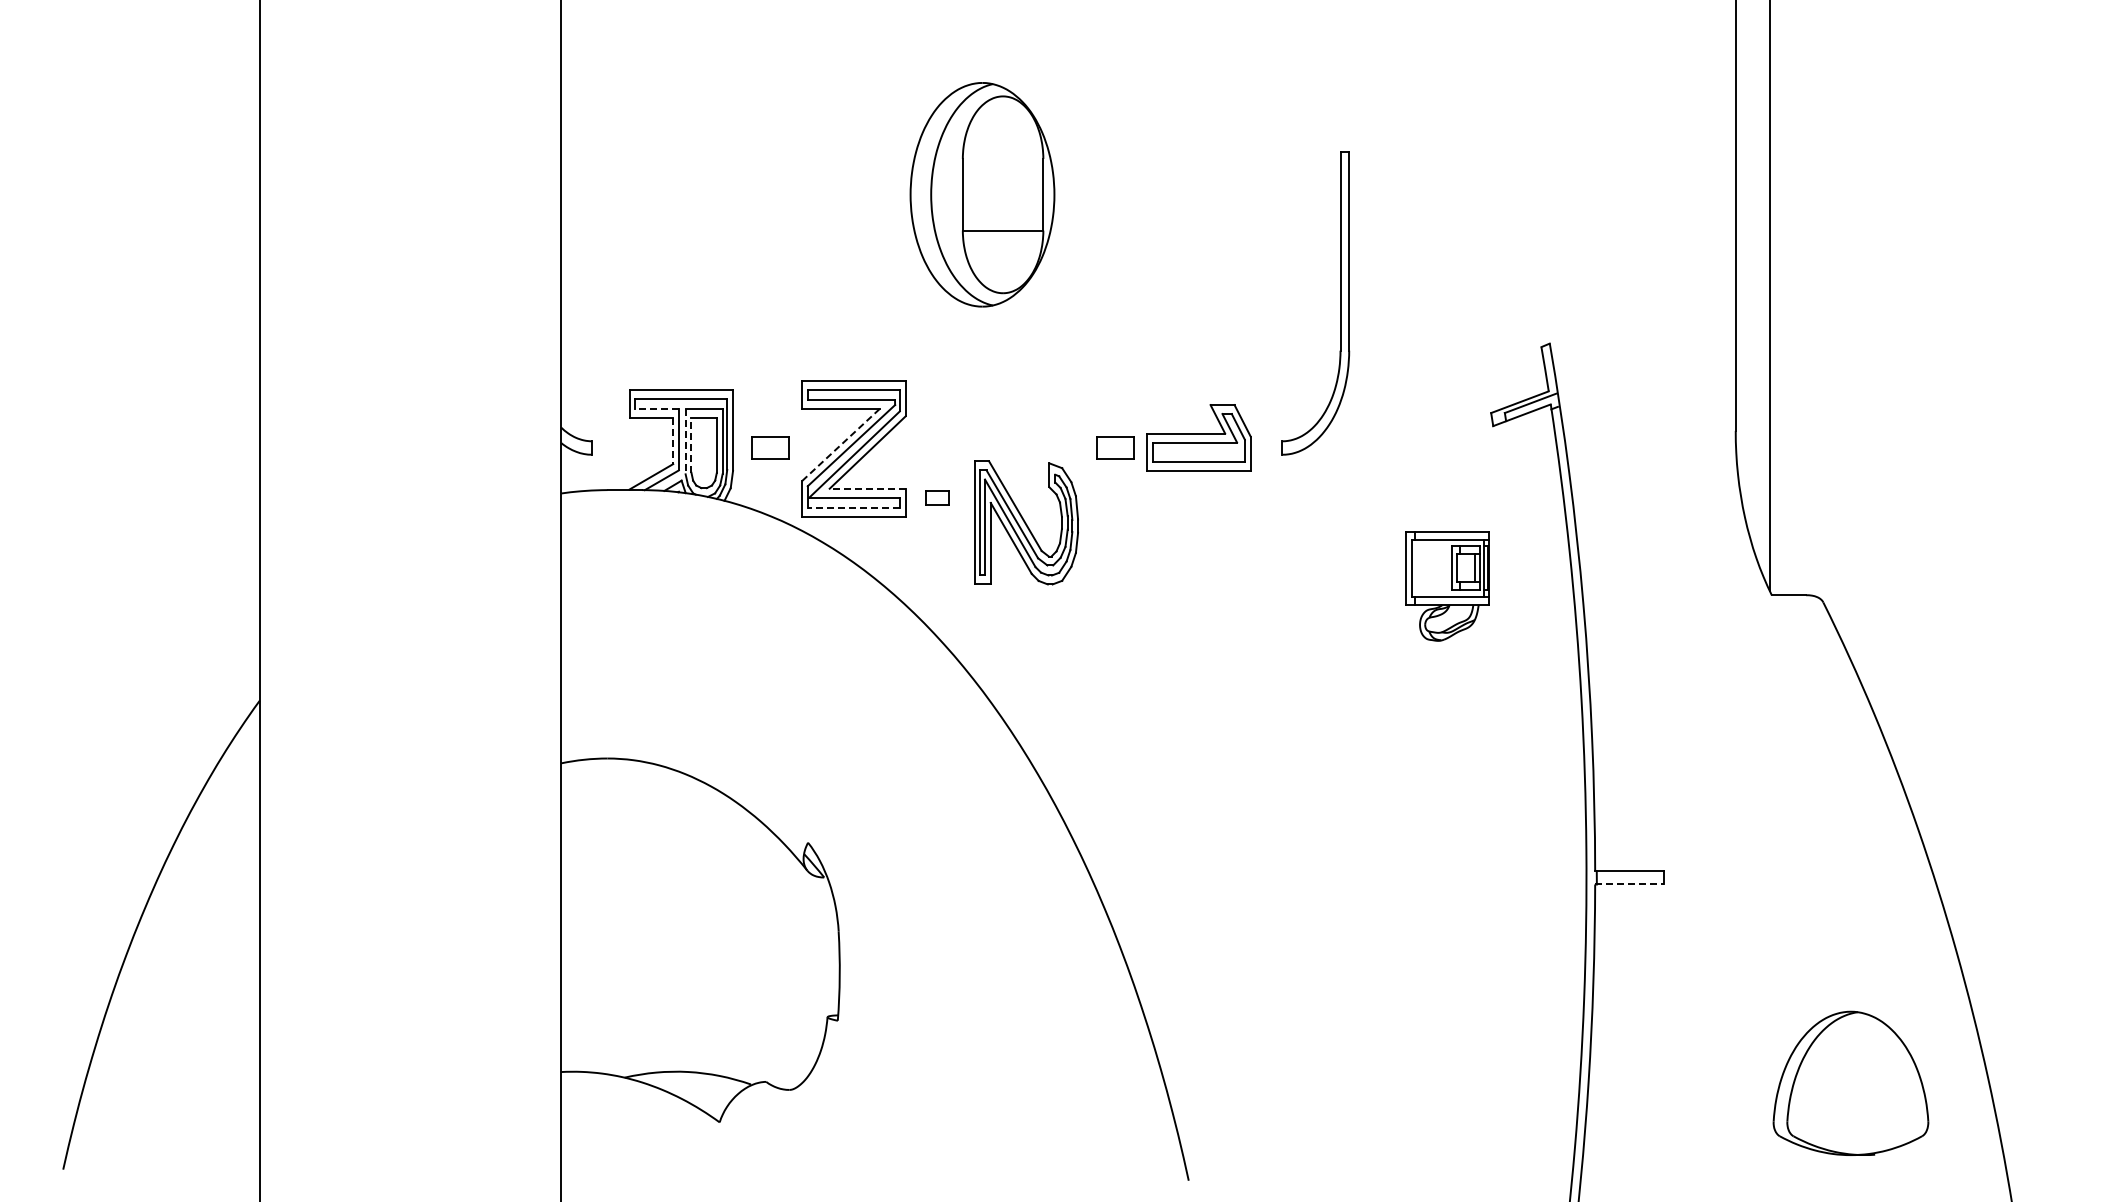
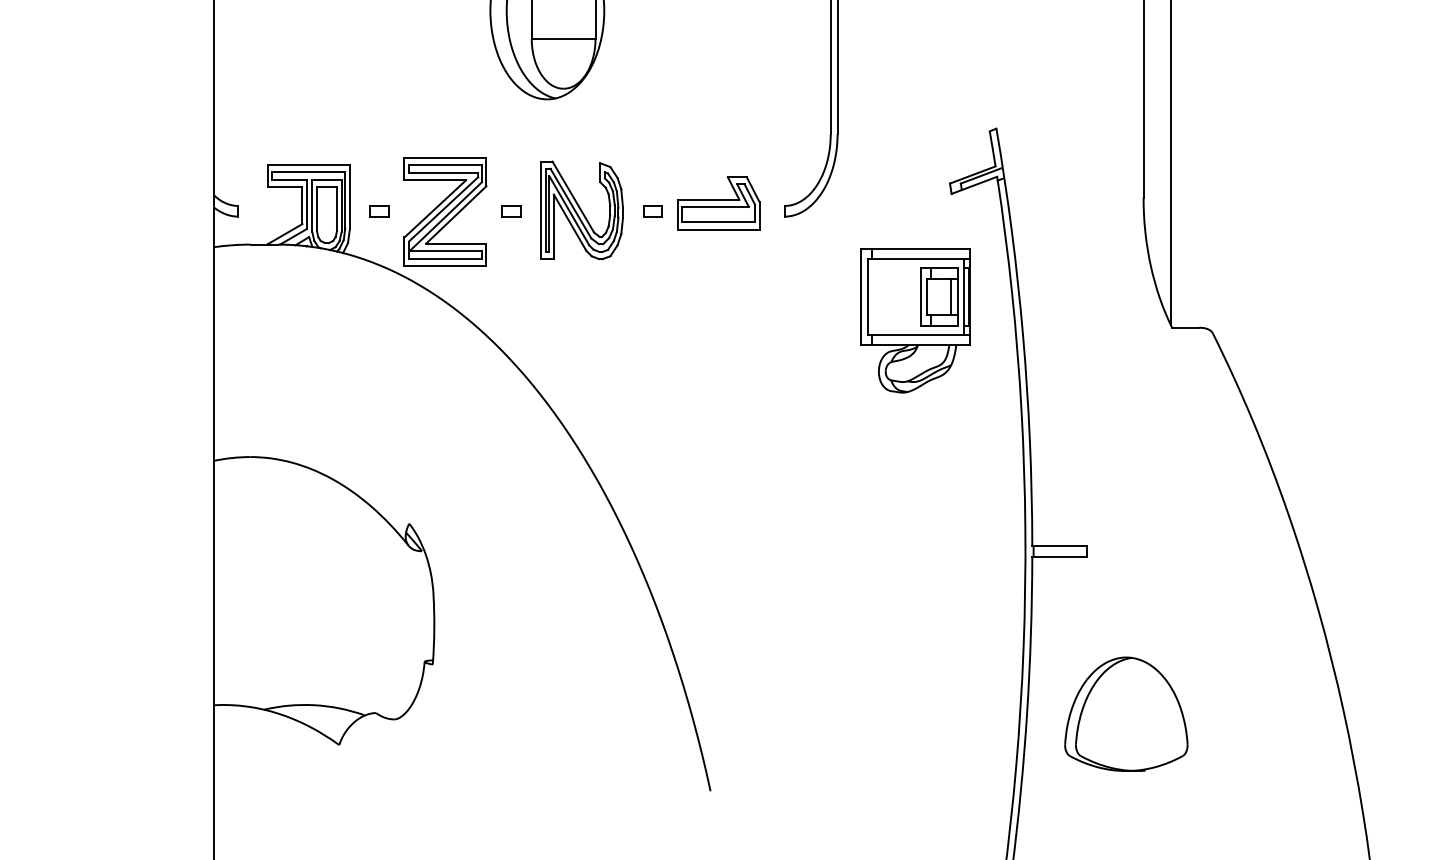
line: (657, 408) -> (290, 179), dashed -> solid
line: (673, 441) -> (302, 206), dashed -> solid
line: (685, 441) -> (312, 206), dashed -> solid
line: (691, 444) -> (316, 208), dashed -> solid
line: (840, 445) -> (434, 209), dashed -> solid
part: (770, 447) -> (379, 210), size x0.62
part: (1115, 447) -> (652, 210), size x0.62
line: (867, 488) -> (456, 243), dashed -> solid
part: (937, 497) -> (511, 210), moved
line: (853, 507) -> (445, 258), dashed -> solid
part: (1026, 522) -> (582, 210), moved
part: (1447, 586) -> (915, 320), size x1.67
line: (1629, 884) -> (1059, 556), dashed -> solid
part: (1850, 1082) -> (1125, 713), moved

